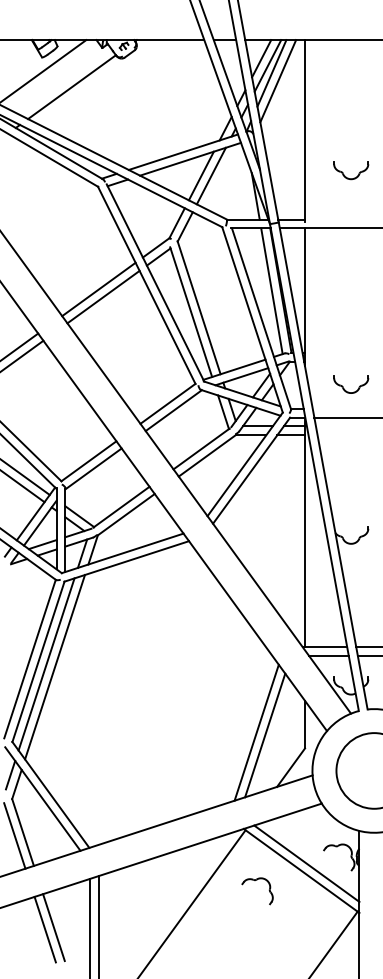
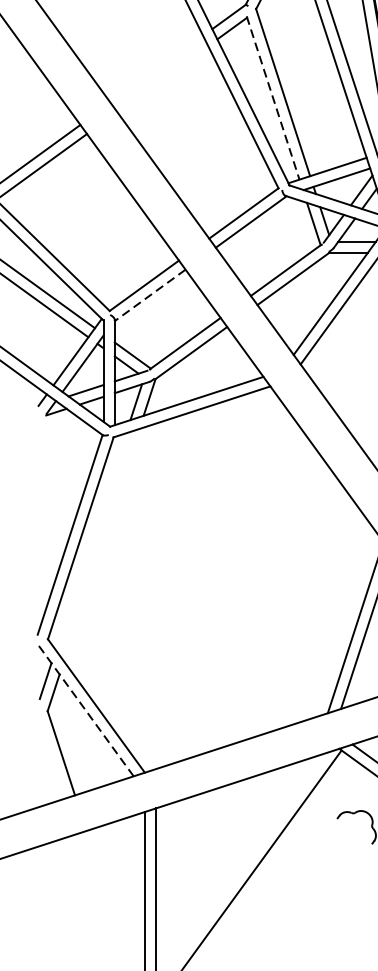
line: (98, 289) -> (156, 69), removed
line: (103, 296) -> (162, 78), removed
line: (191, 312) -> (273, 98), solid -> dashed
line: (93, 468) -> (150, 294), solid -> dashed
line: (46, 664) -> (90, 541), removed
line: (55, 667) -> (102, 545), removed
line: (42, 799) -> (85, 711), solid -> dashed
line: (14, 835) -> (50, 757), removed
line: (53, 927) -> (99, 872), removed
line: (44, 929) -> (88, 875), removed

